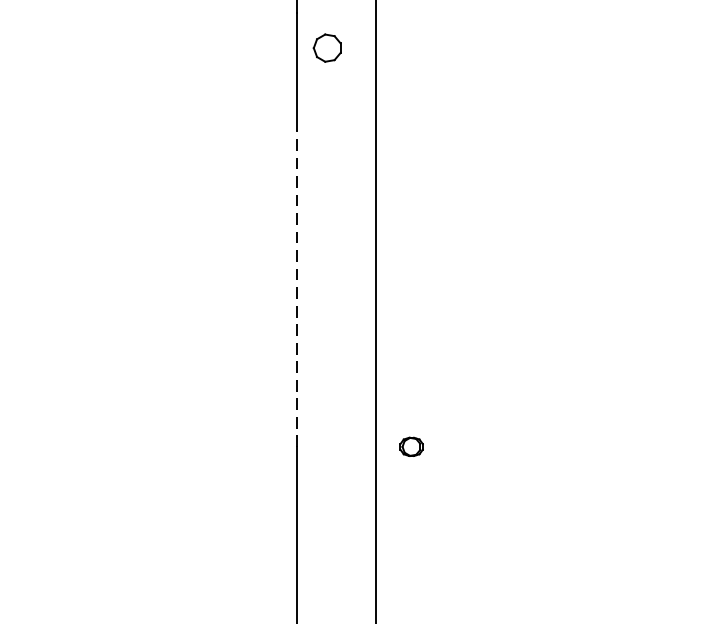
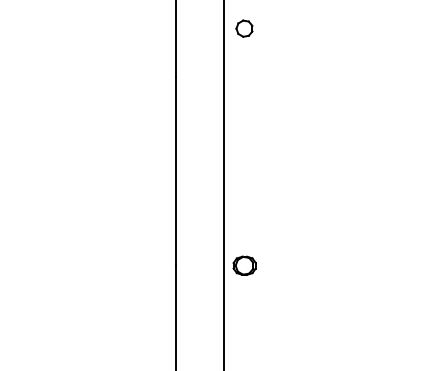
part: (327, 47) -> (244, 28), moved
line: (297, 286) -> (176, 170), dashed -> solid
part: (411, 446) -> (244, 265), size x1.67

